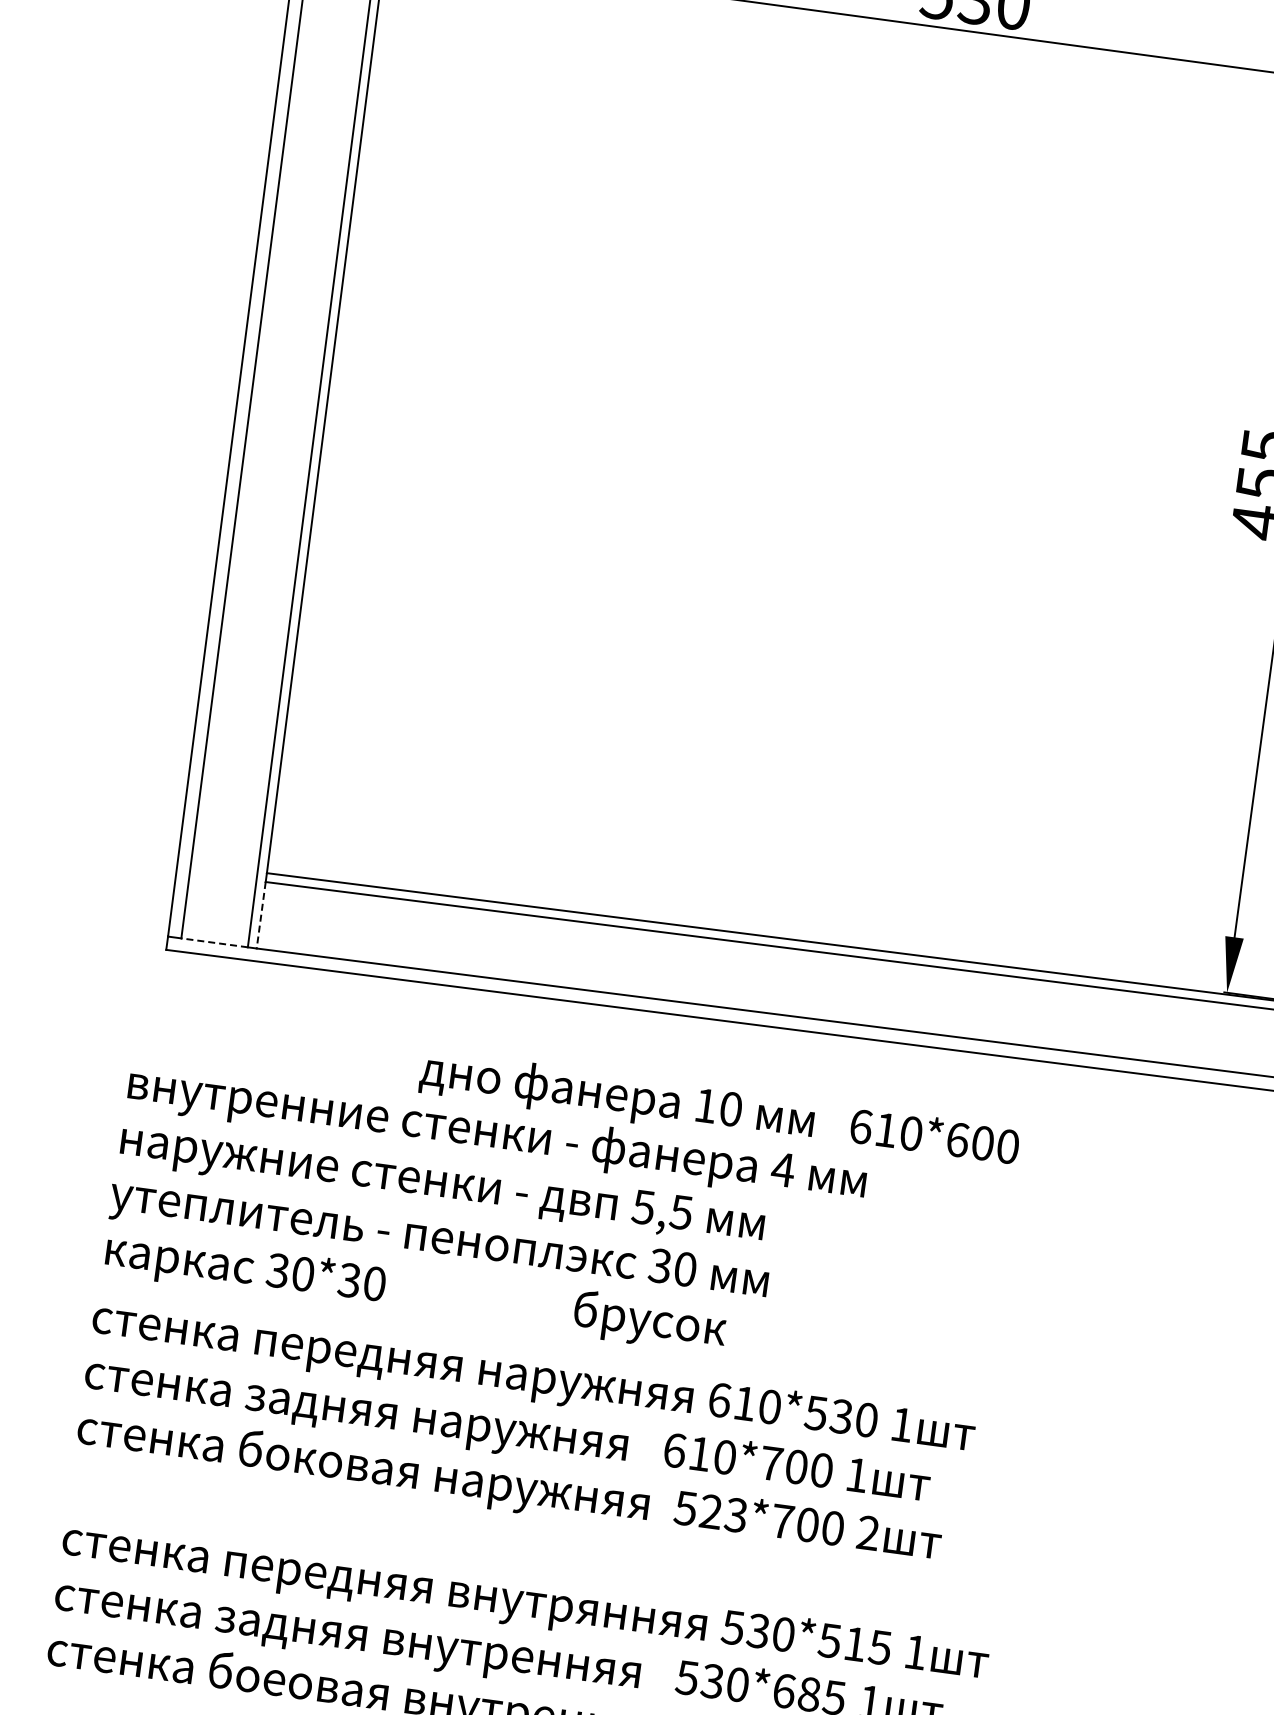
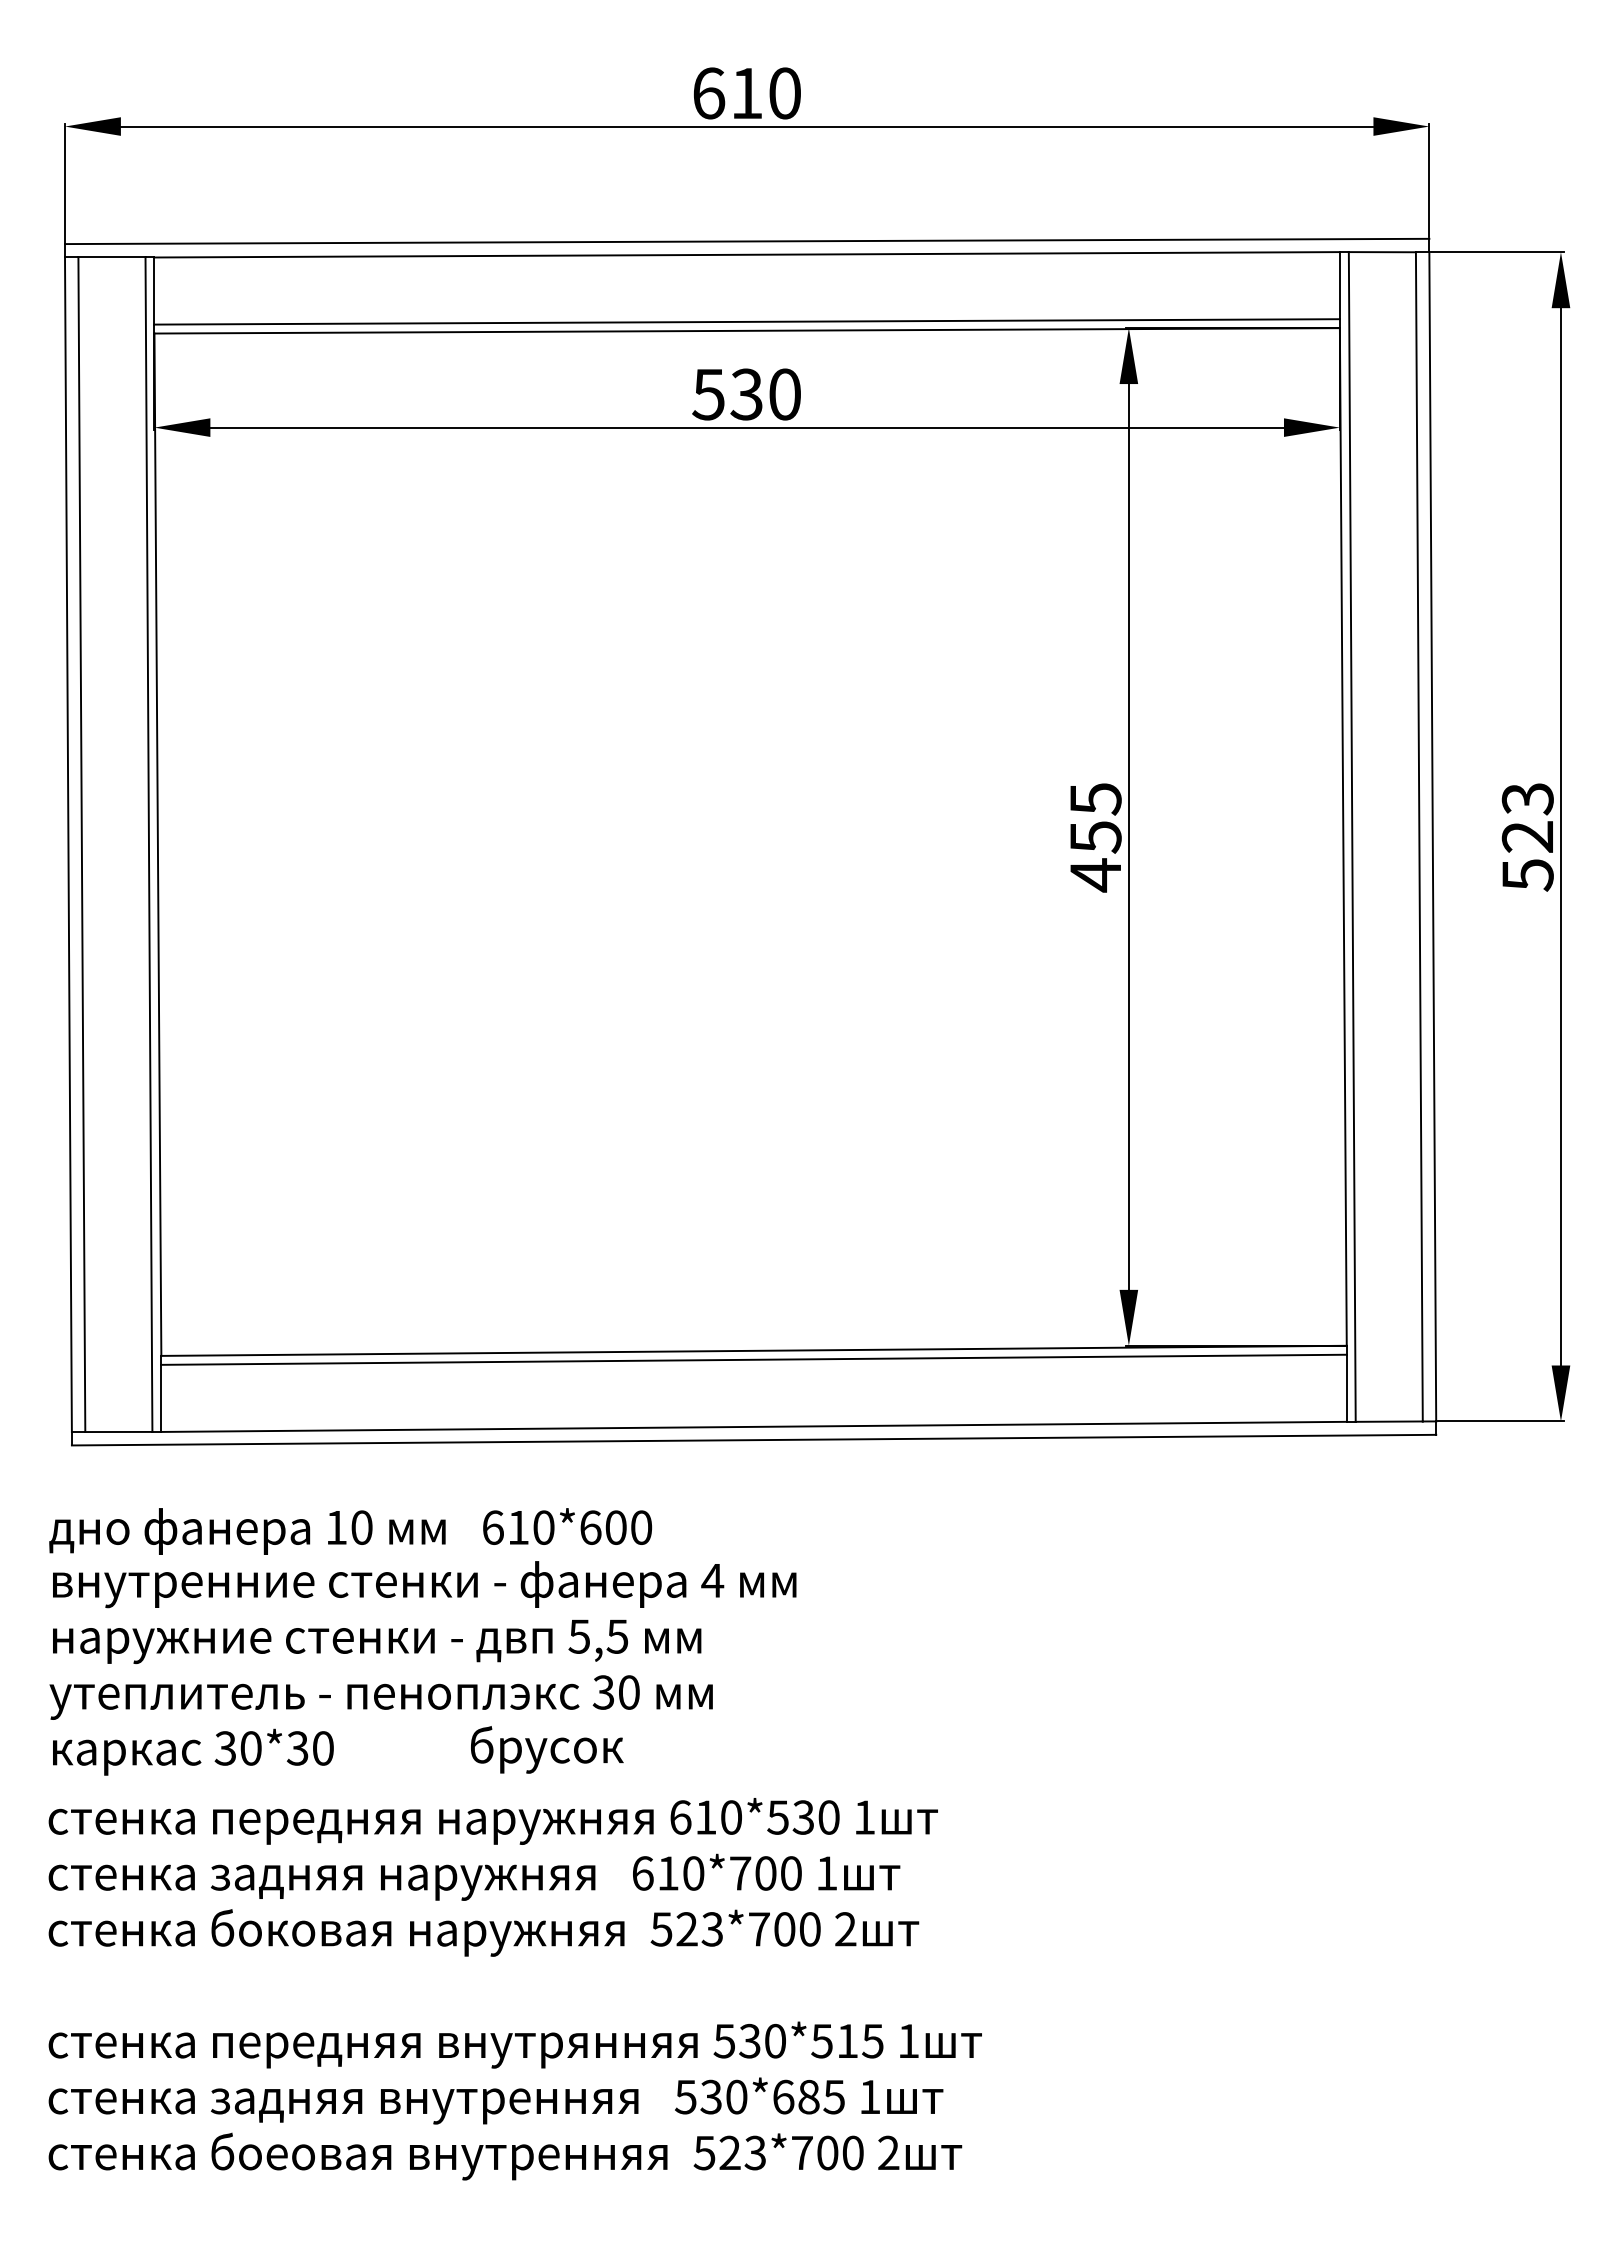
line: (261, 915) -> (161, 1398), dashed -> solid
line: (214, 942) -> (118, 1431), dashed -> solid
text: (719, 1111) -> (350, 1531), moved
text: (650, 1322) -> (547, 1749), moved

